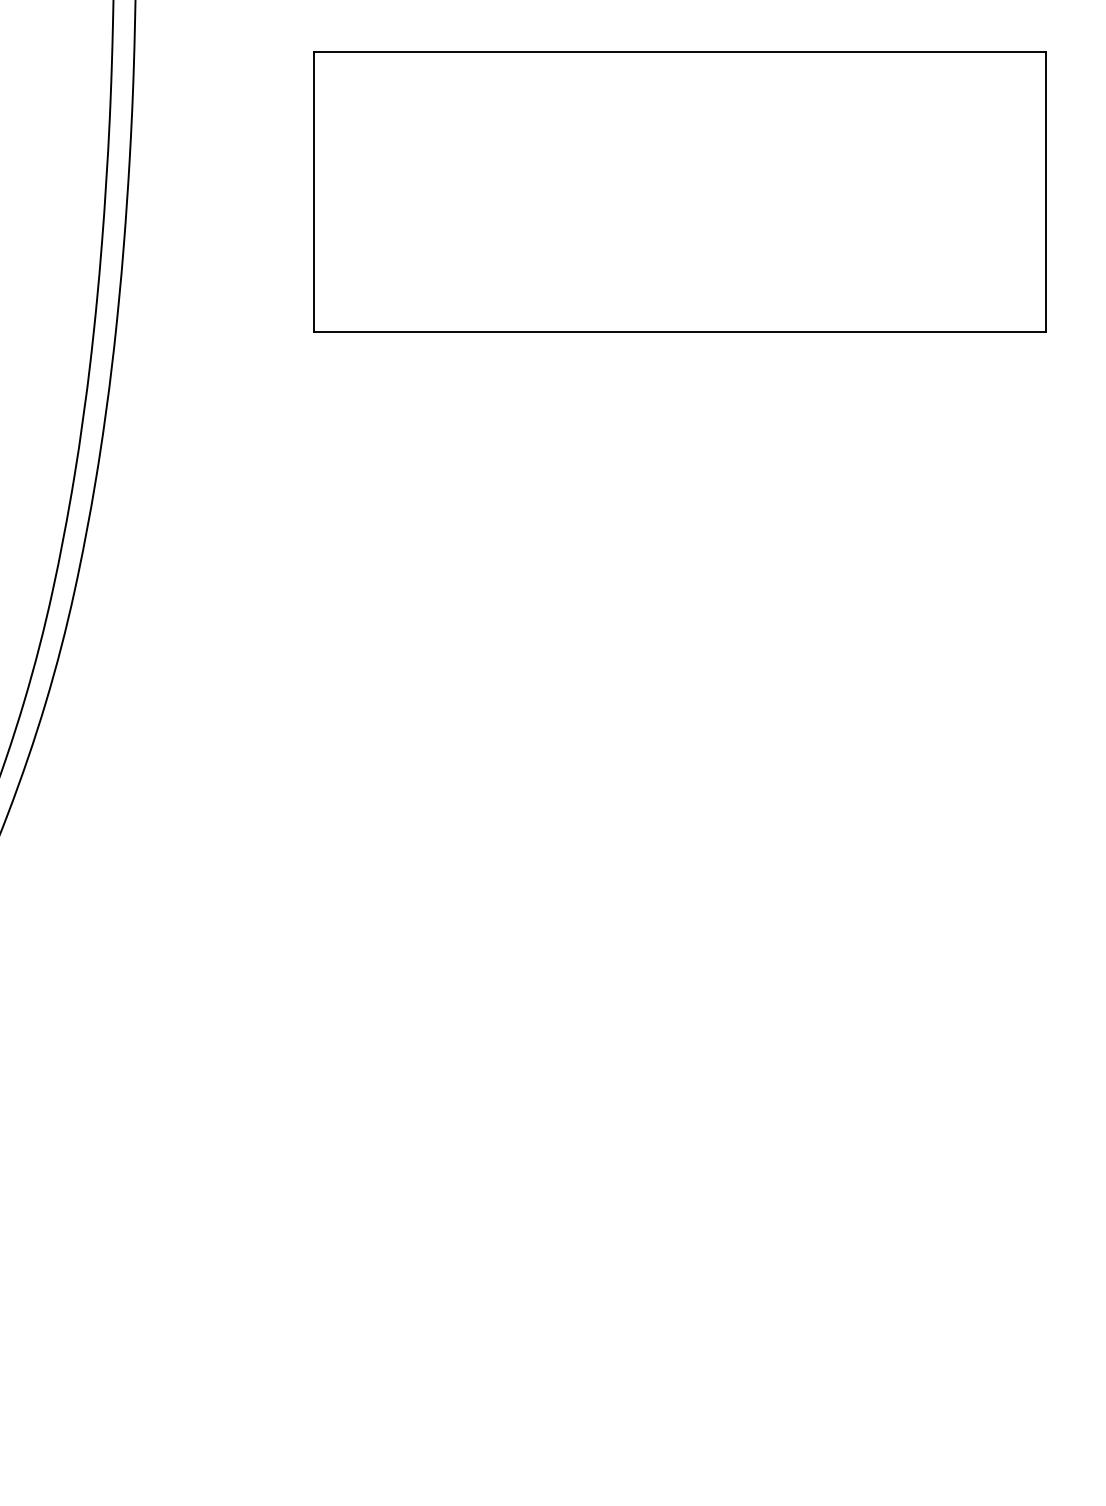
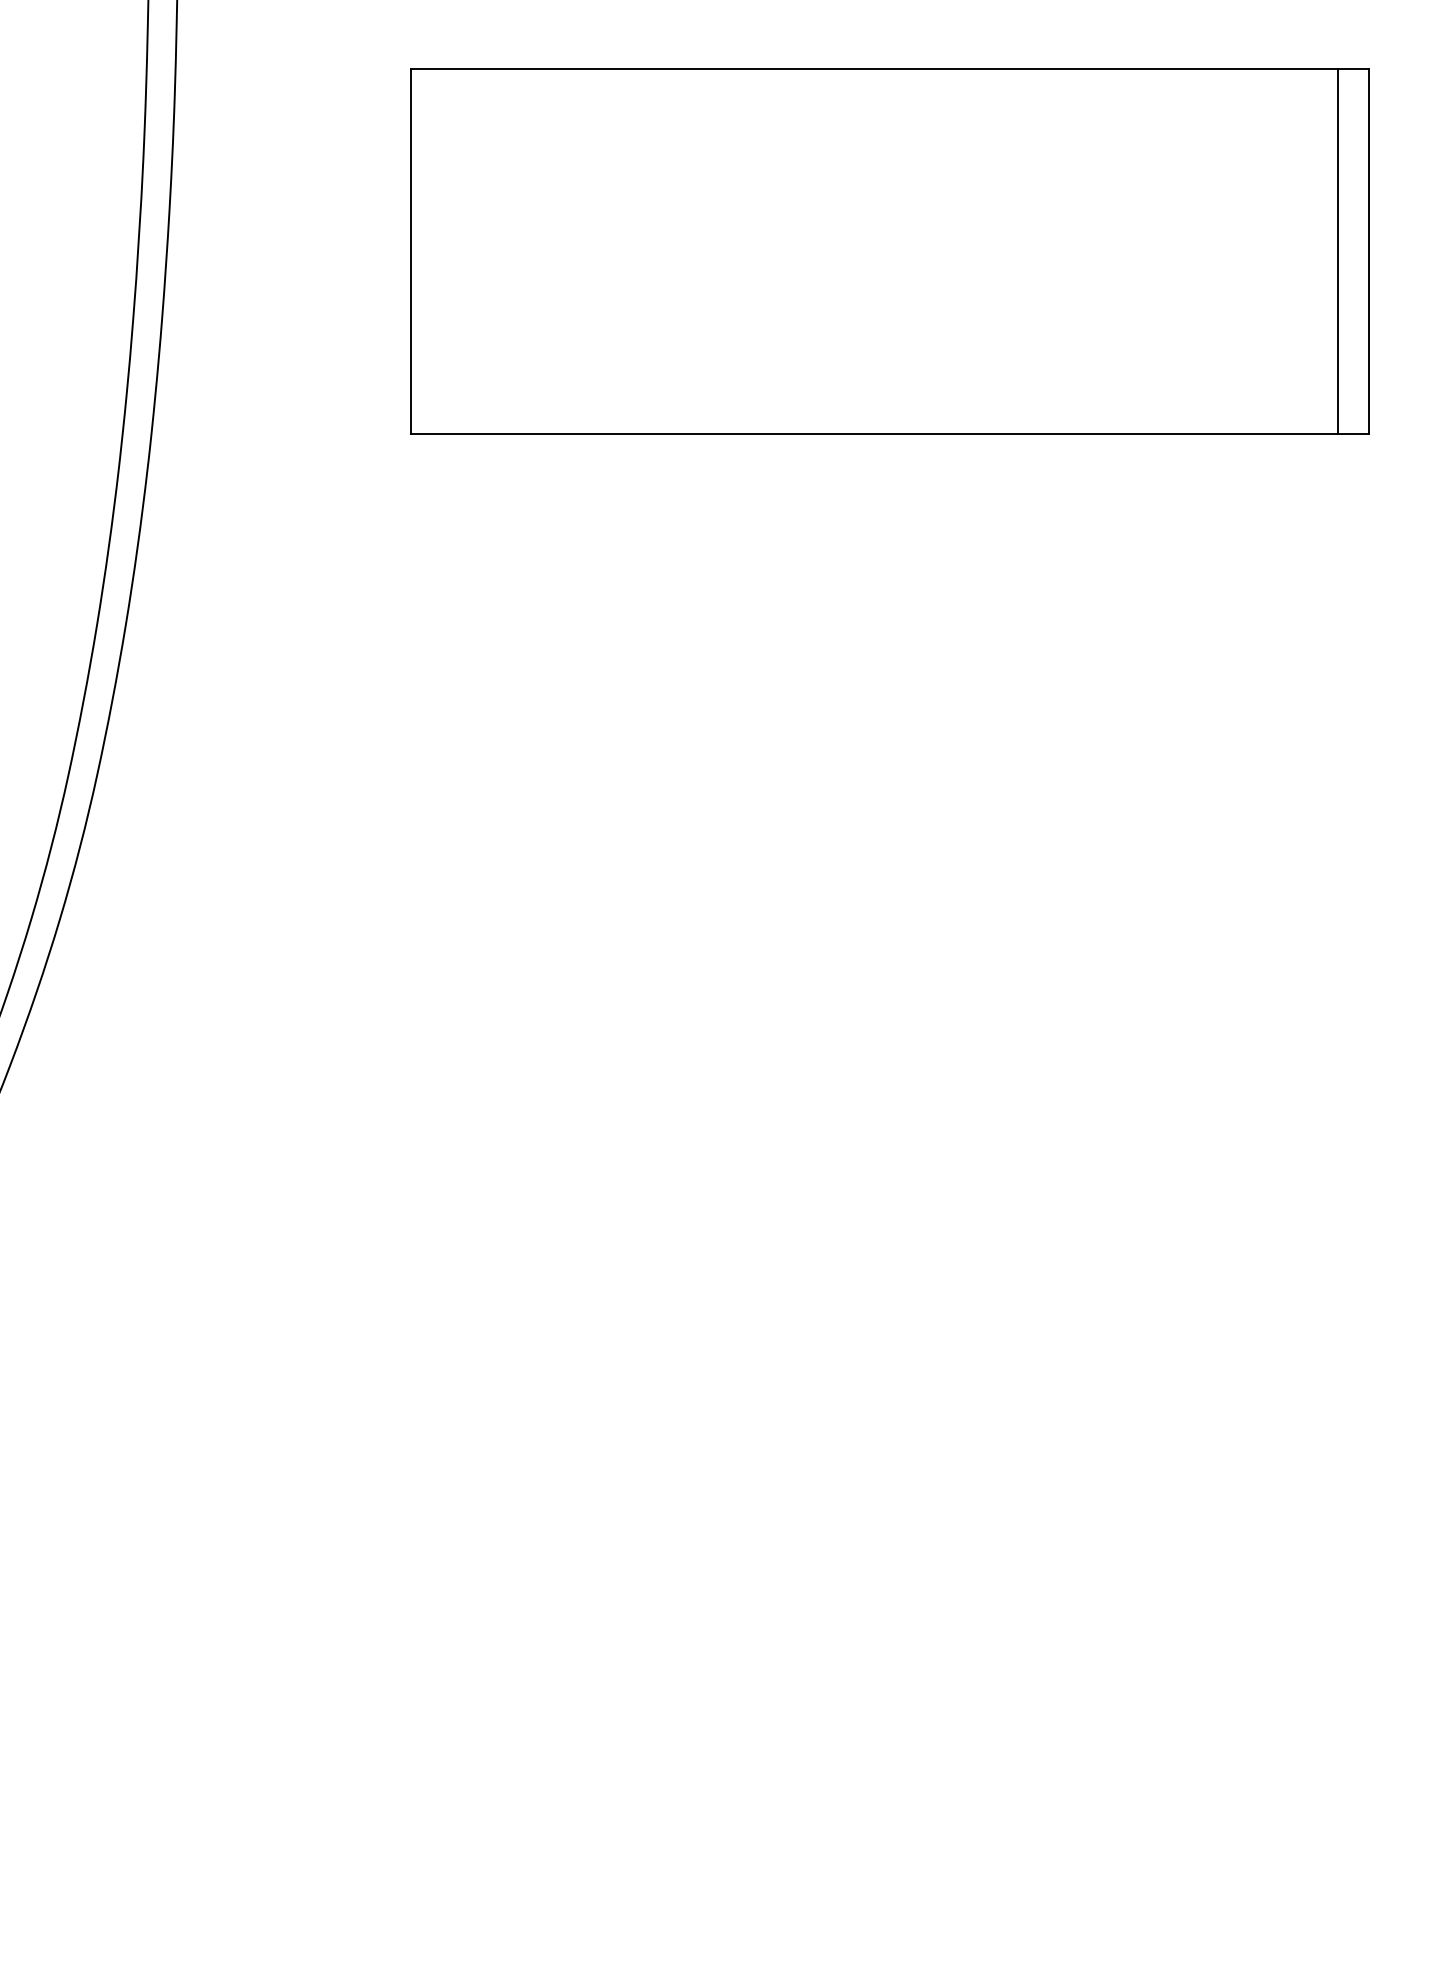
line: (1022, 192) -> (1338, 251), added

